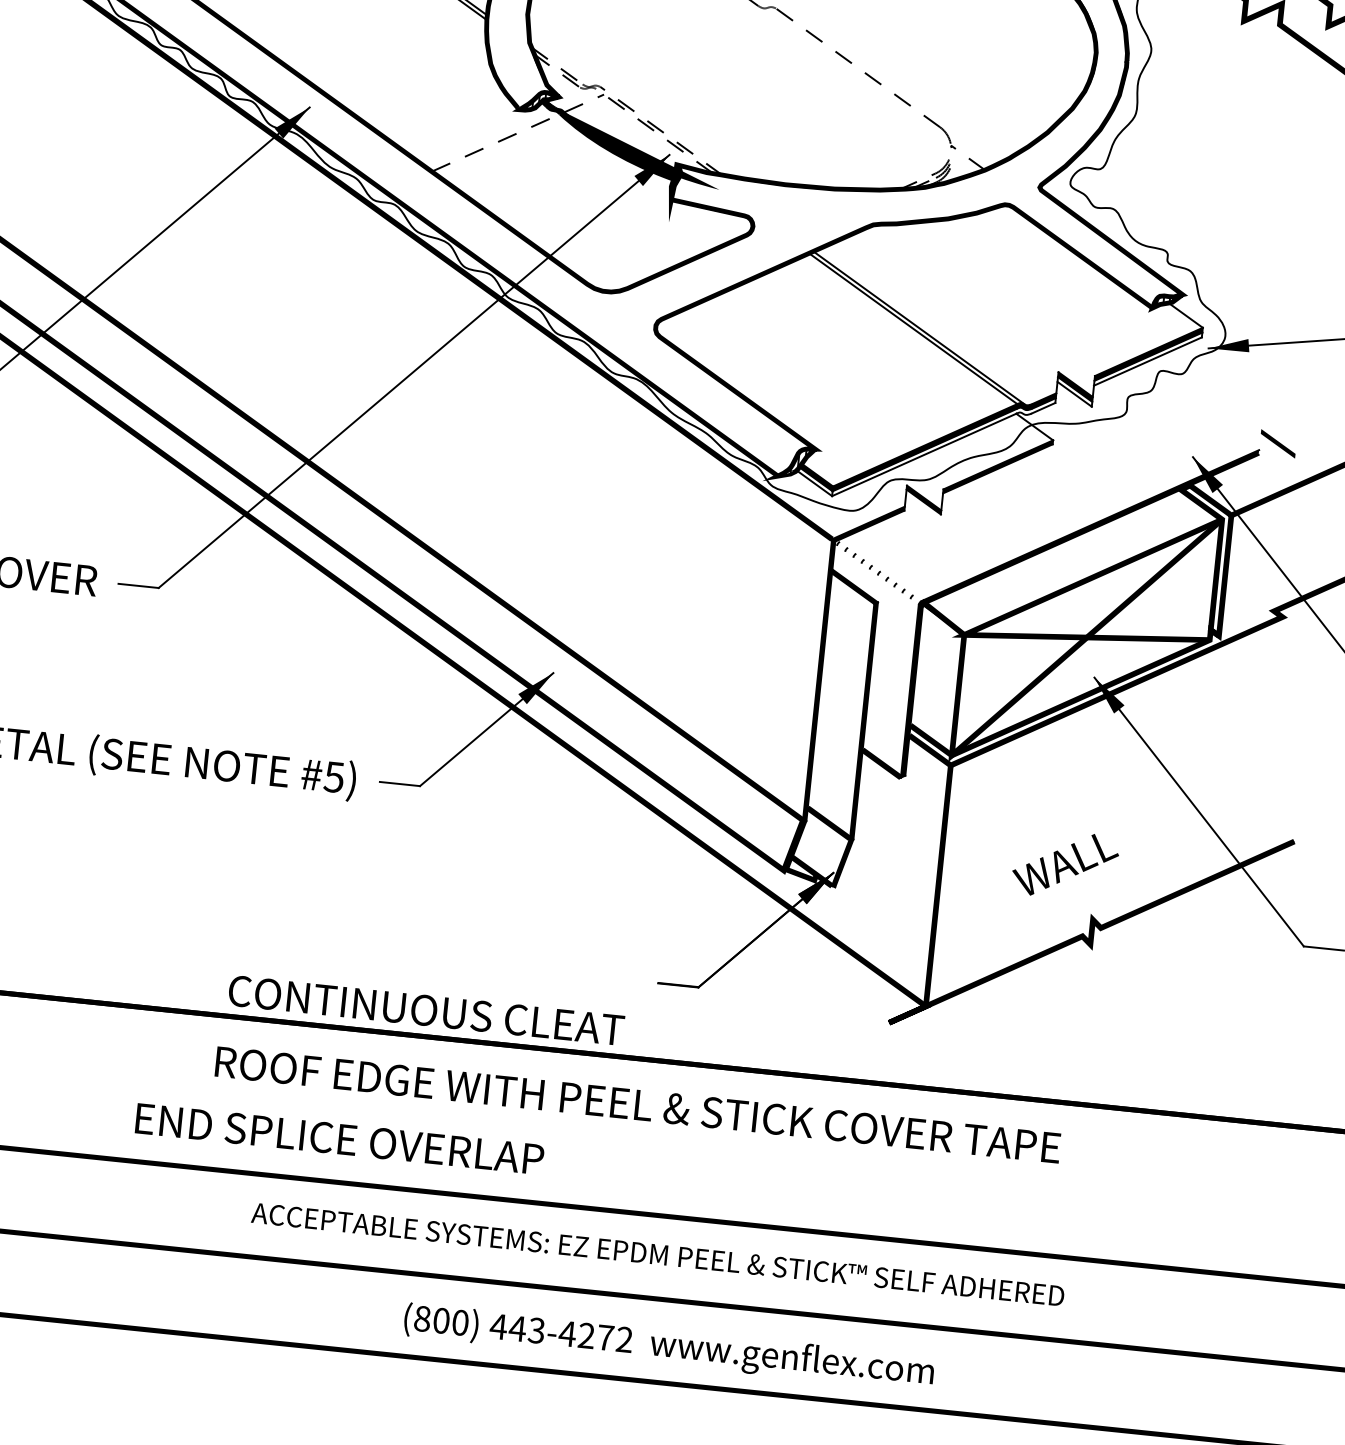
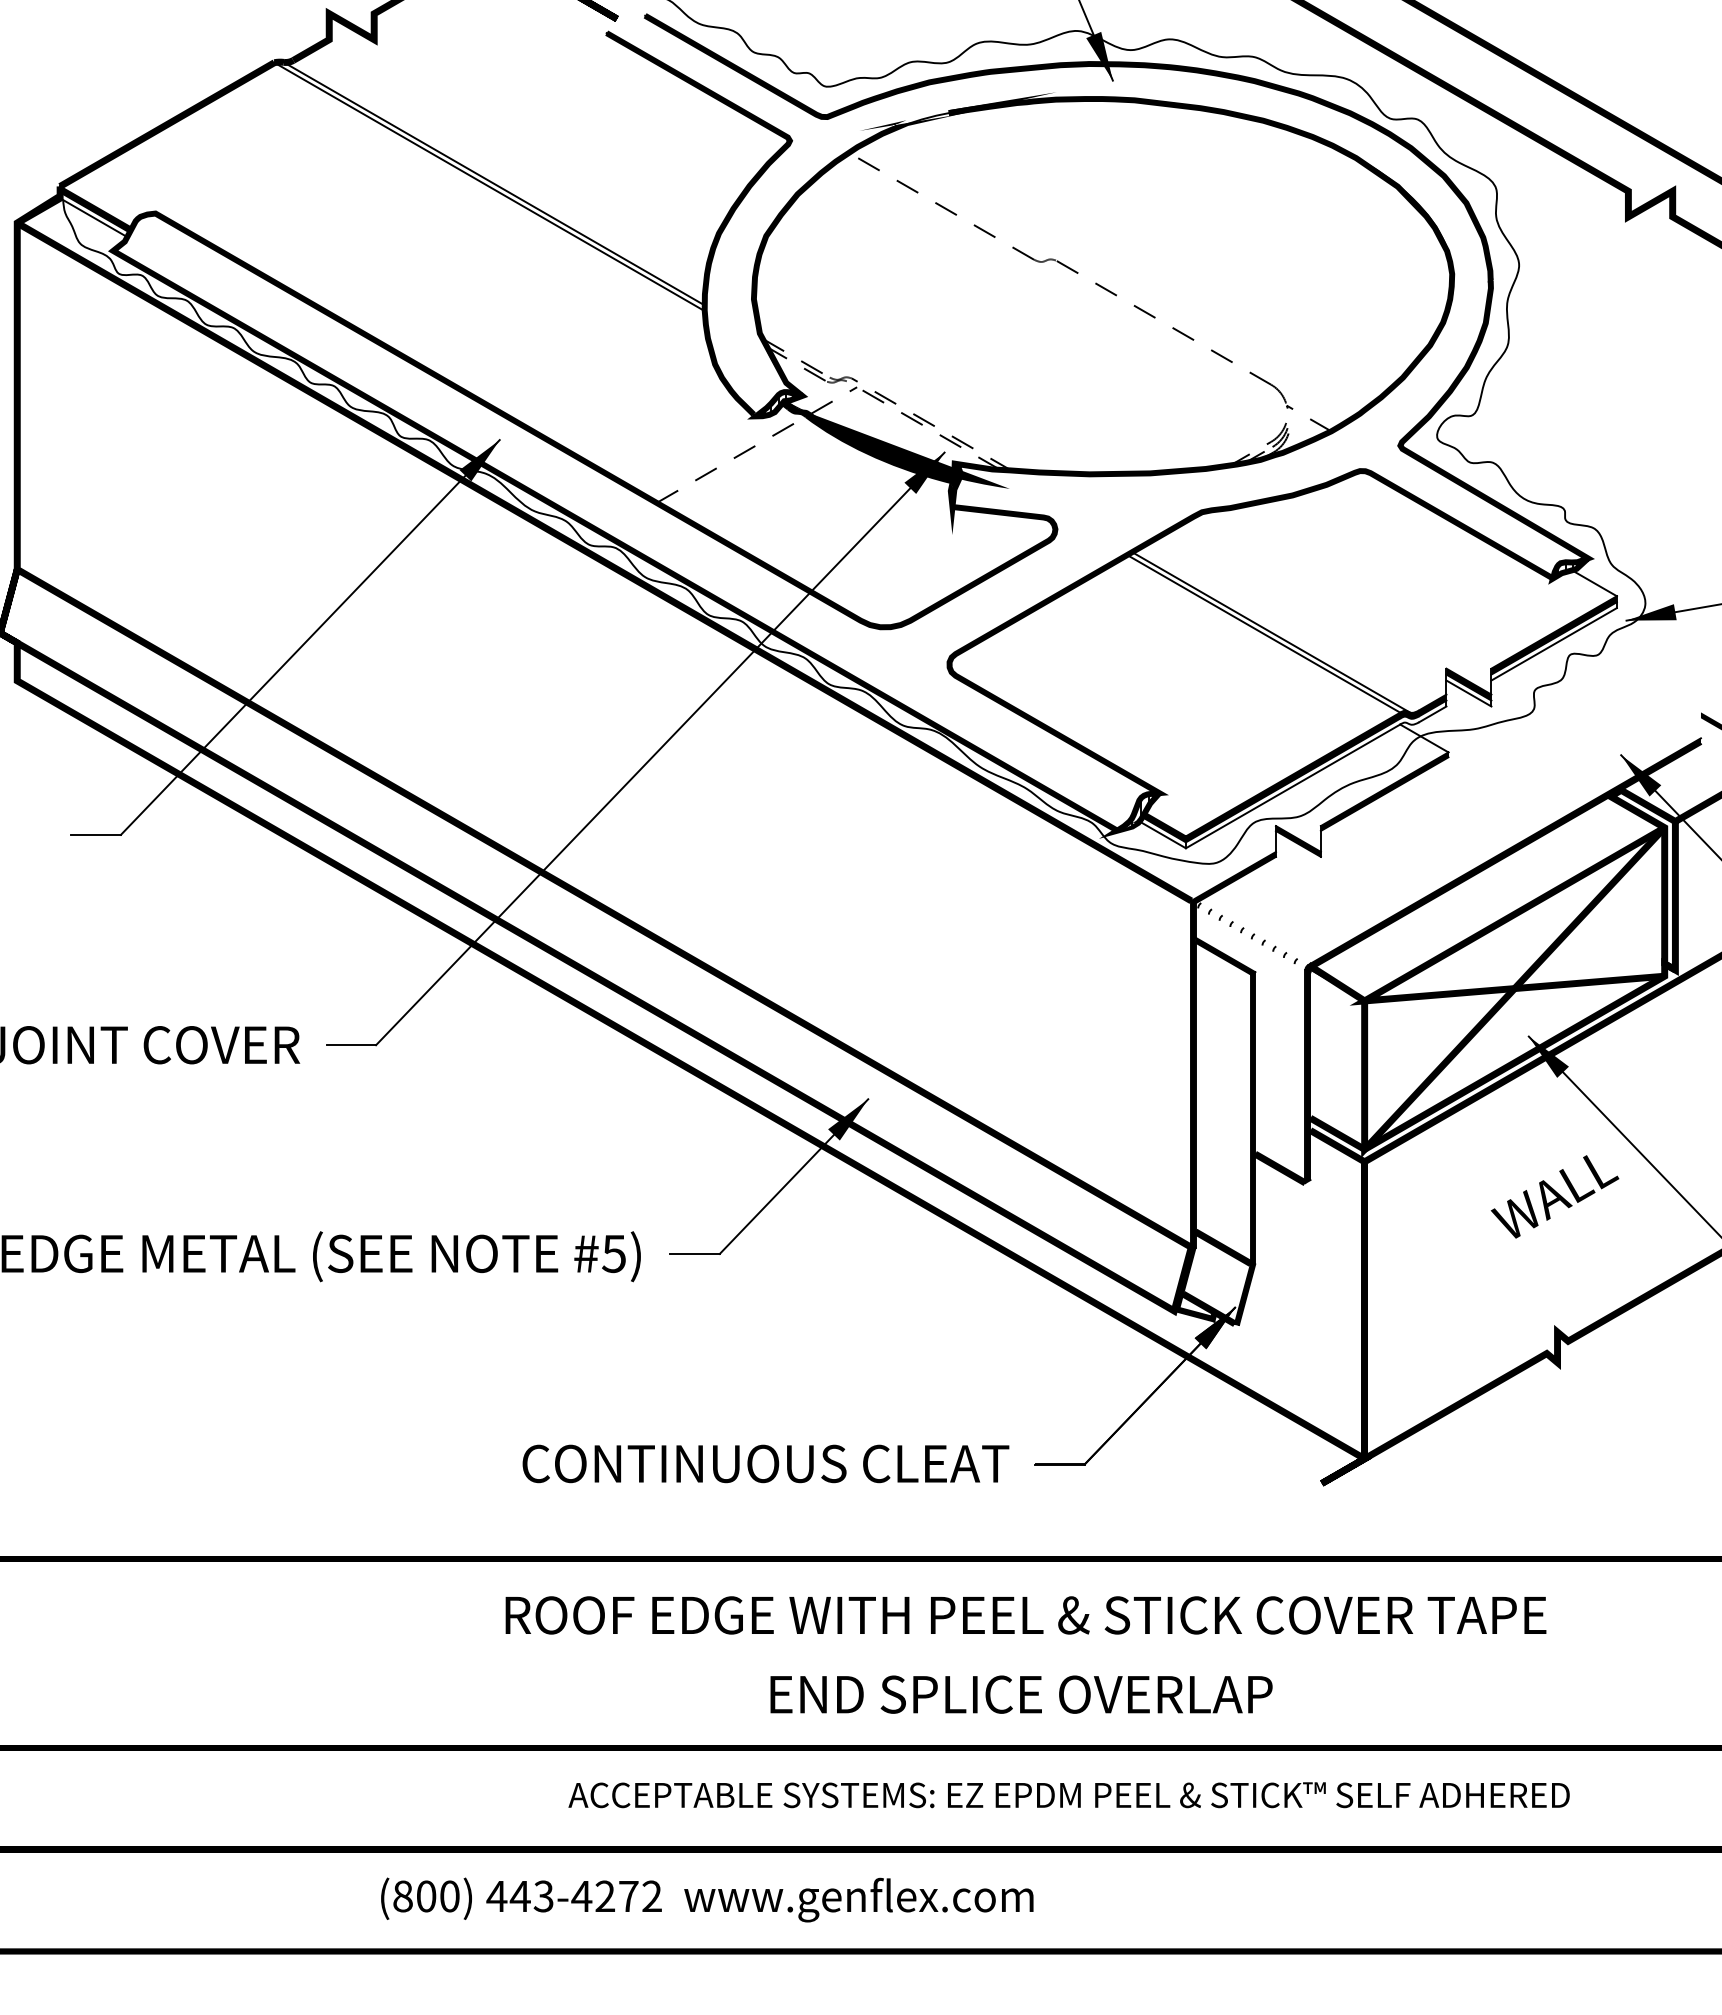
text: (1065, 864) -> (1554, 1196), moved
text: (426, 1010) -> (765, 1463), moved
text: (339, 1139) -> (1021, 1694), moved
text: (669, 1346) -> (707, 1899), moved

